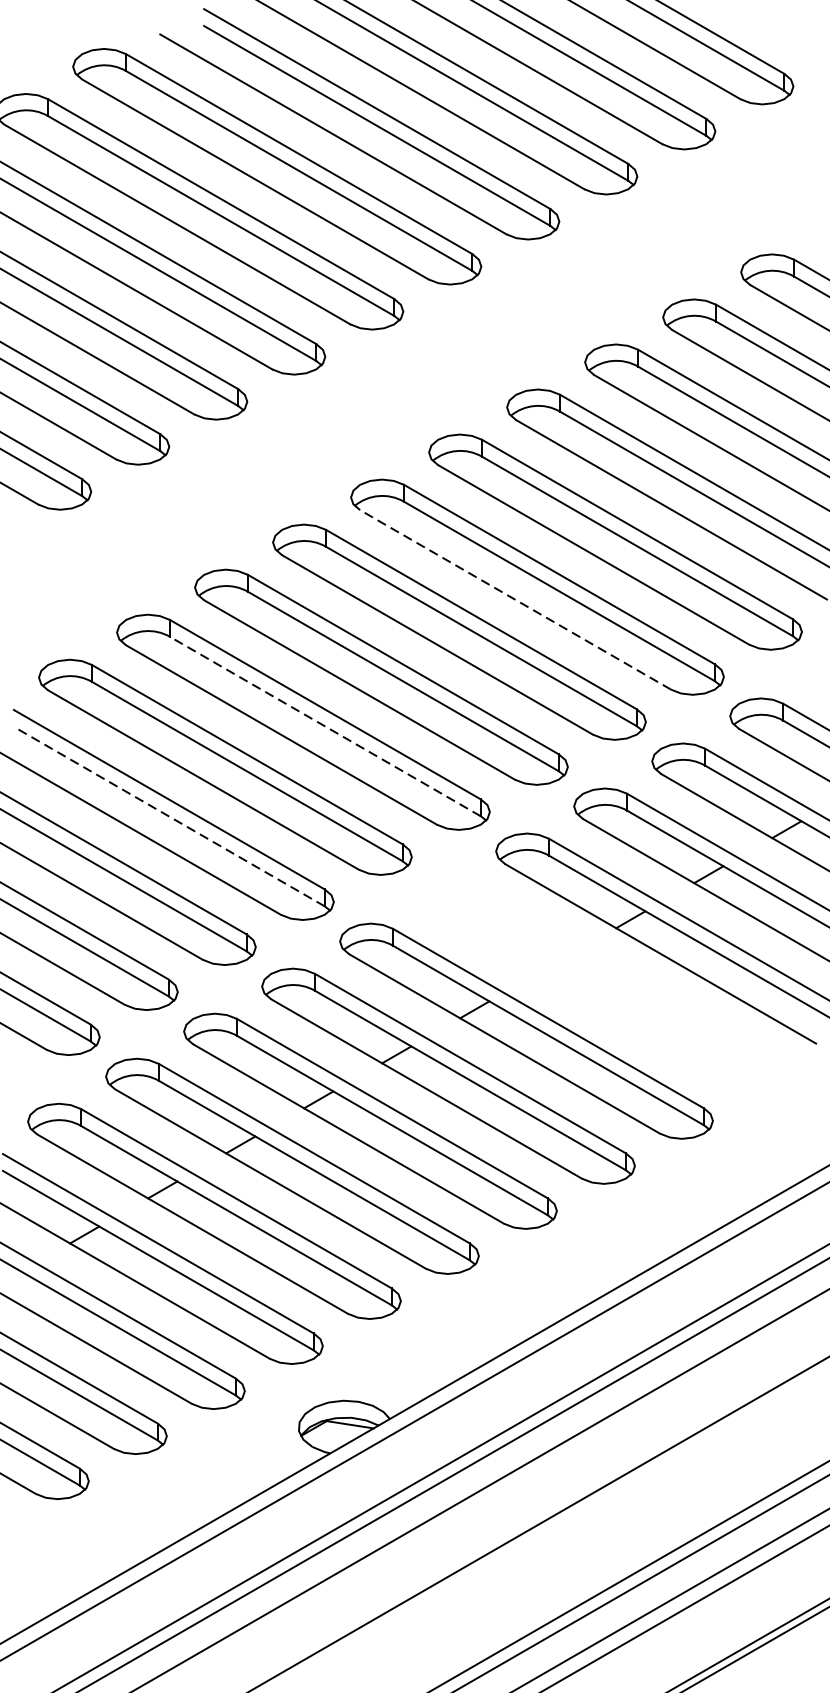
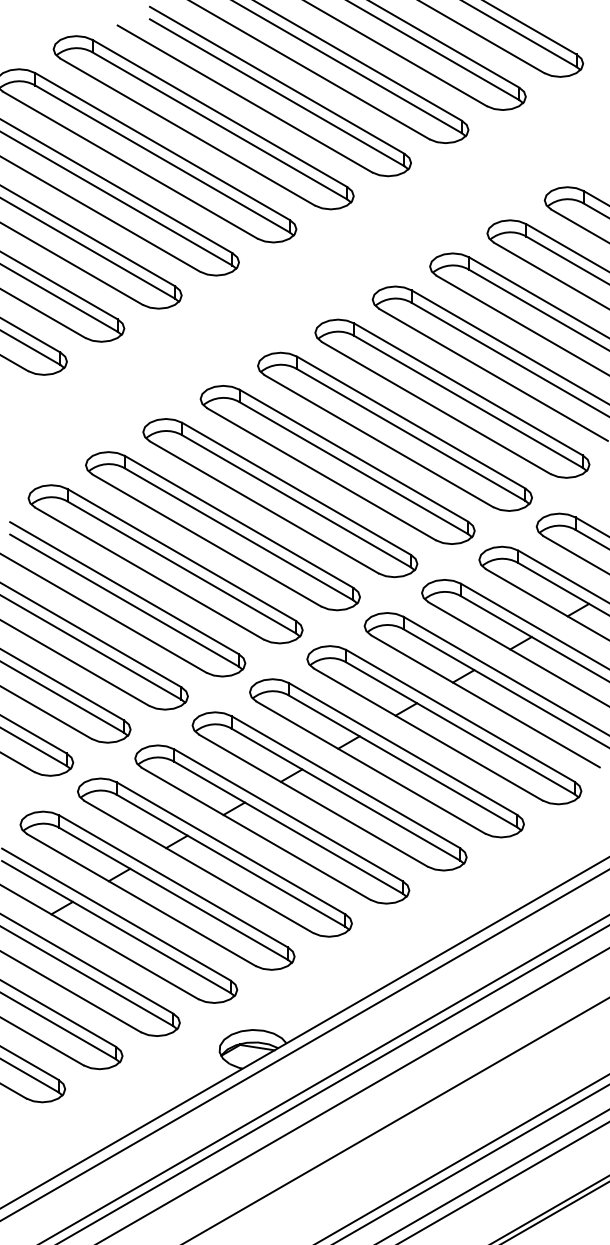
line: (514, 600) -> (378, 441), dashed -> solid
line: (325, 726) -> (239, 534), dashed -> solid
line: (169, 816) -> (124, 600), dashed -> solid
part: (604, 986) -> (444, 725), added

